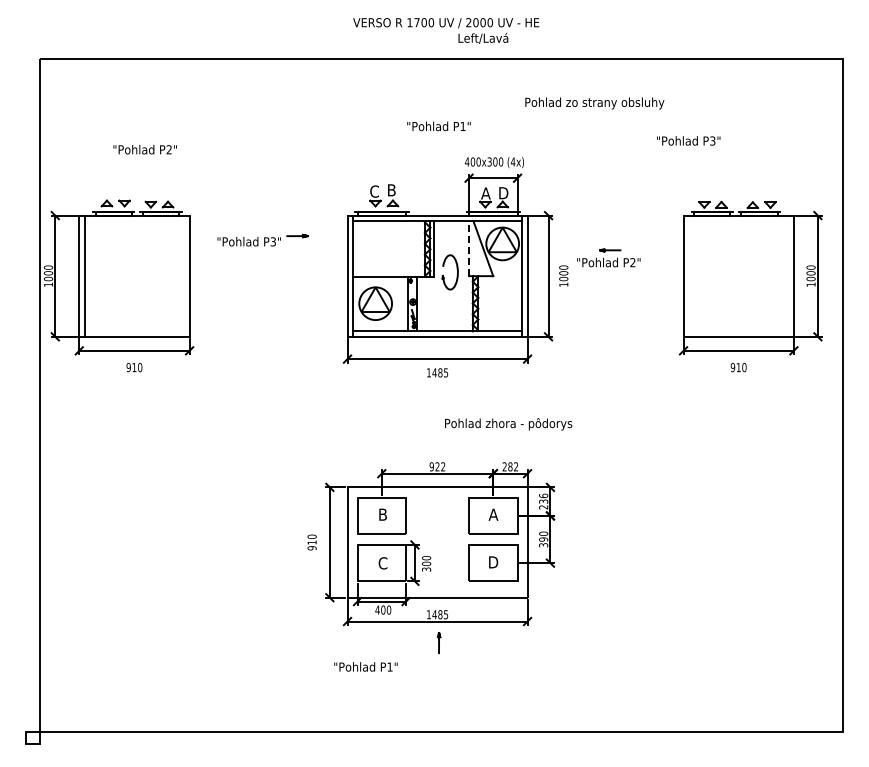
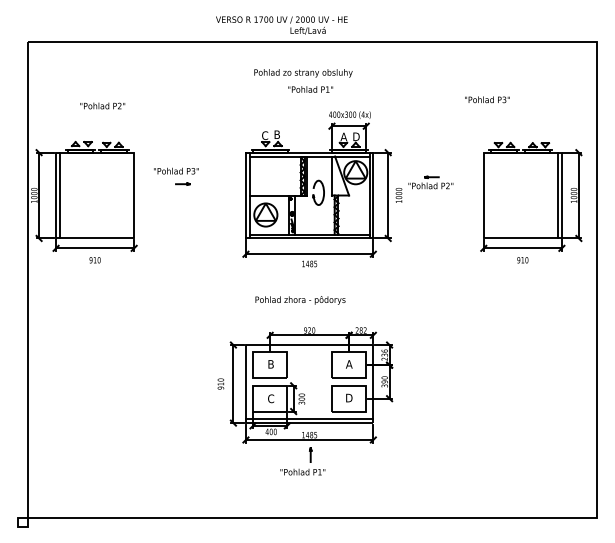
text: (446, 30) -> (282, 25), moved
text: (594, 103) -> (303, 73), moved
line: (297, 235) -> (182, 183), moved
line: (469, 248) -> (332, 175), dashed -> solid
line: (788, 275) -> (558, 195), added
text: (508, 424) -> (300, 300), moved
text: (443, 466) -> (313, 330), 922 -> 920
line: (437, 592) -> (309, 419), added
text: (365, 666) -> (302, 471), moved

